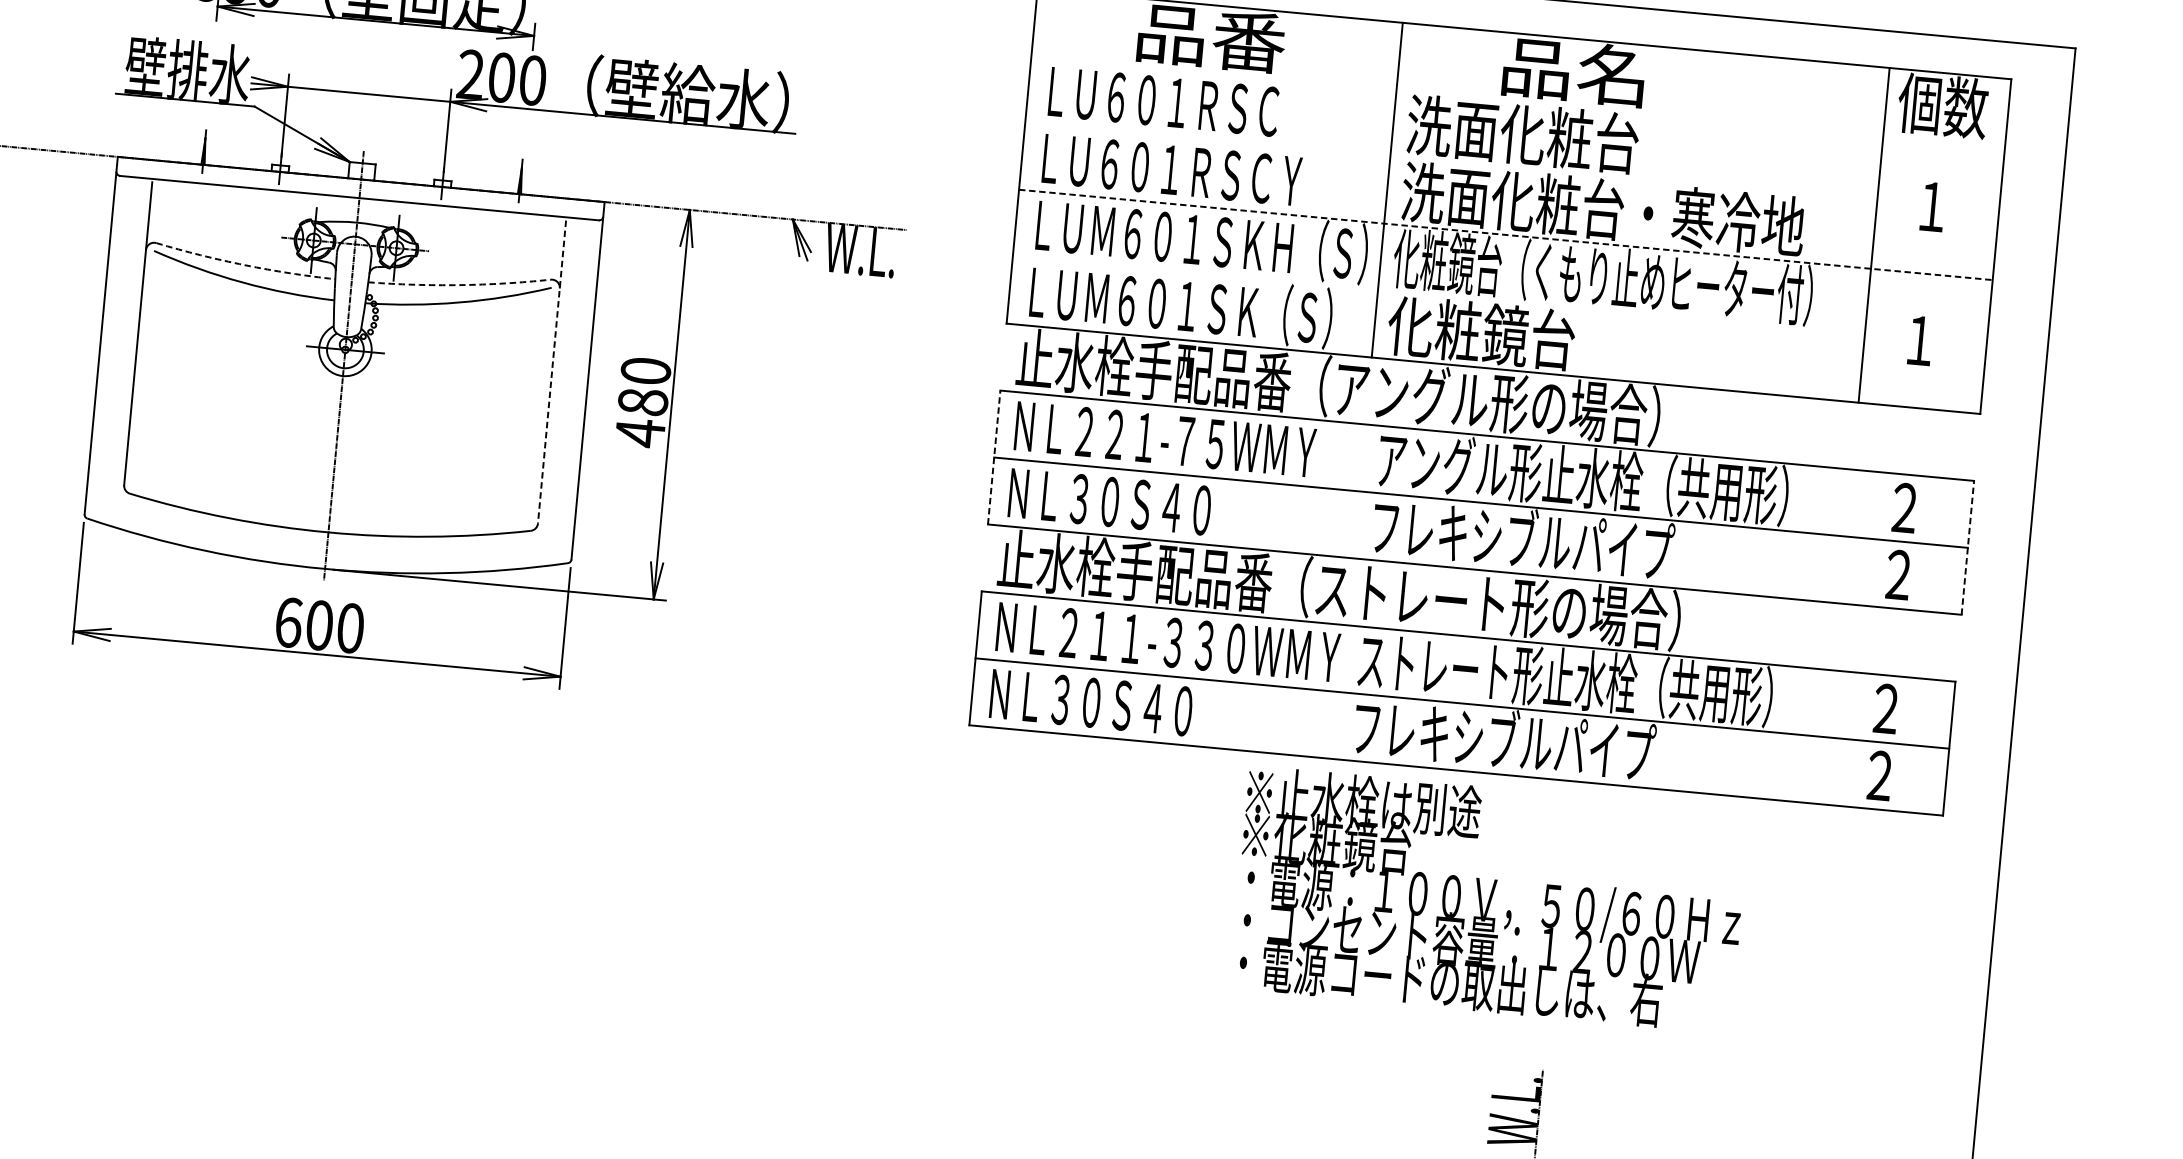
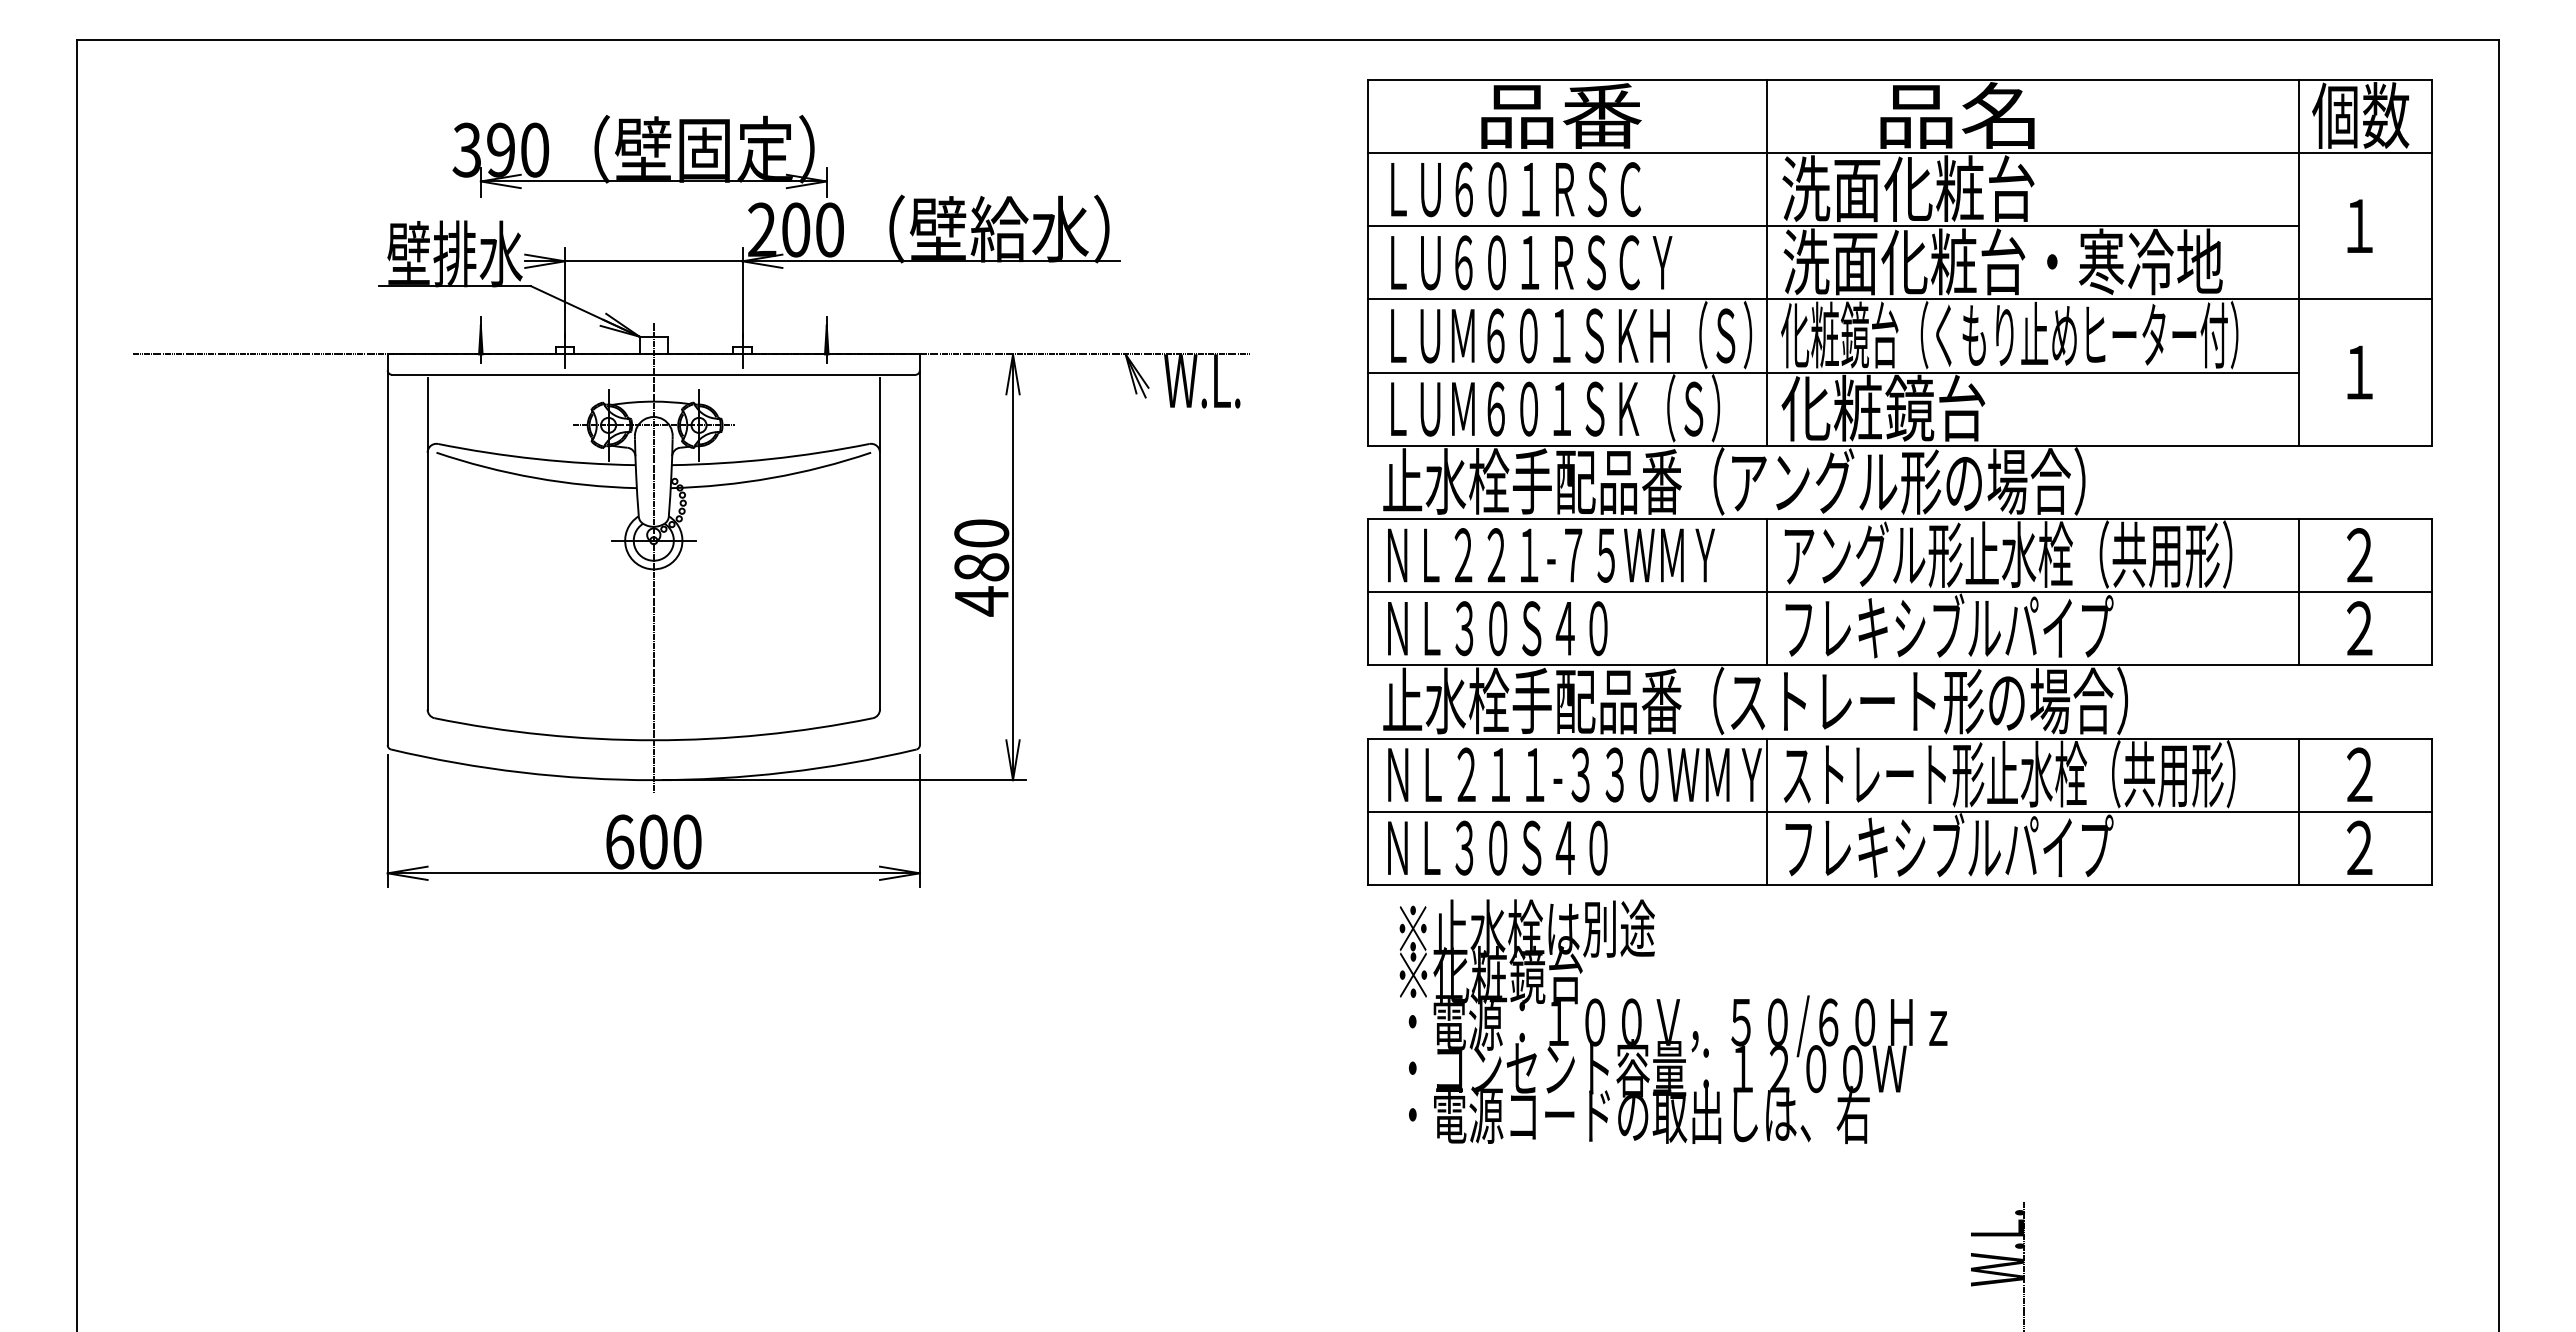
line: (1517, 101) -> (1899, 153), added
line: (1451, 162) -> (1833, 226), added
line: (1506, 235) -> (1900, 299), dashed -> solid
arc: (244, 265) -> (536, 459), dashed -> solid
arc: (459, 285) -> (771, 459), dashed -> solid
line: (1438, 296) -> (1833, 372), added
line: (551, 371) -> (879, 543), dashed -> solid
line: (993, 456) -> (1367, 591), dashed -> solid
line: (1358, 490) -> (1766, 591), added
line: (1846, 535) -> (2299, 591), added
line: (1968, 547) -> (2432, 591), dashed -> solid
line: (1340, 692) -> (1766, 811), added
line: (1827, 737) -> (2299, 811), added
text: (1489, 899) -> (1673, 1021), moved

